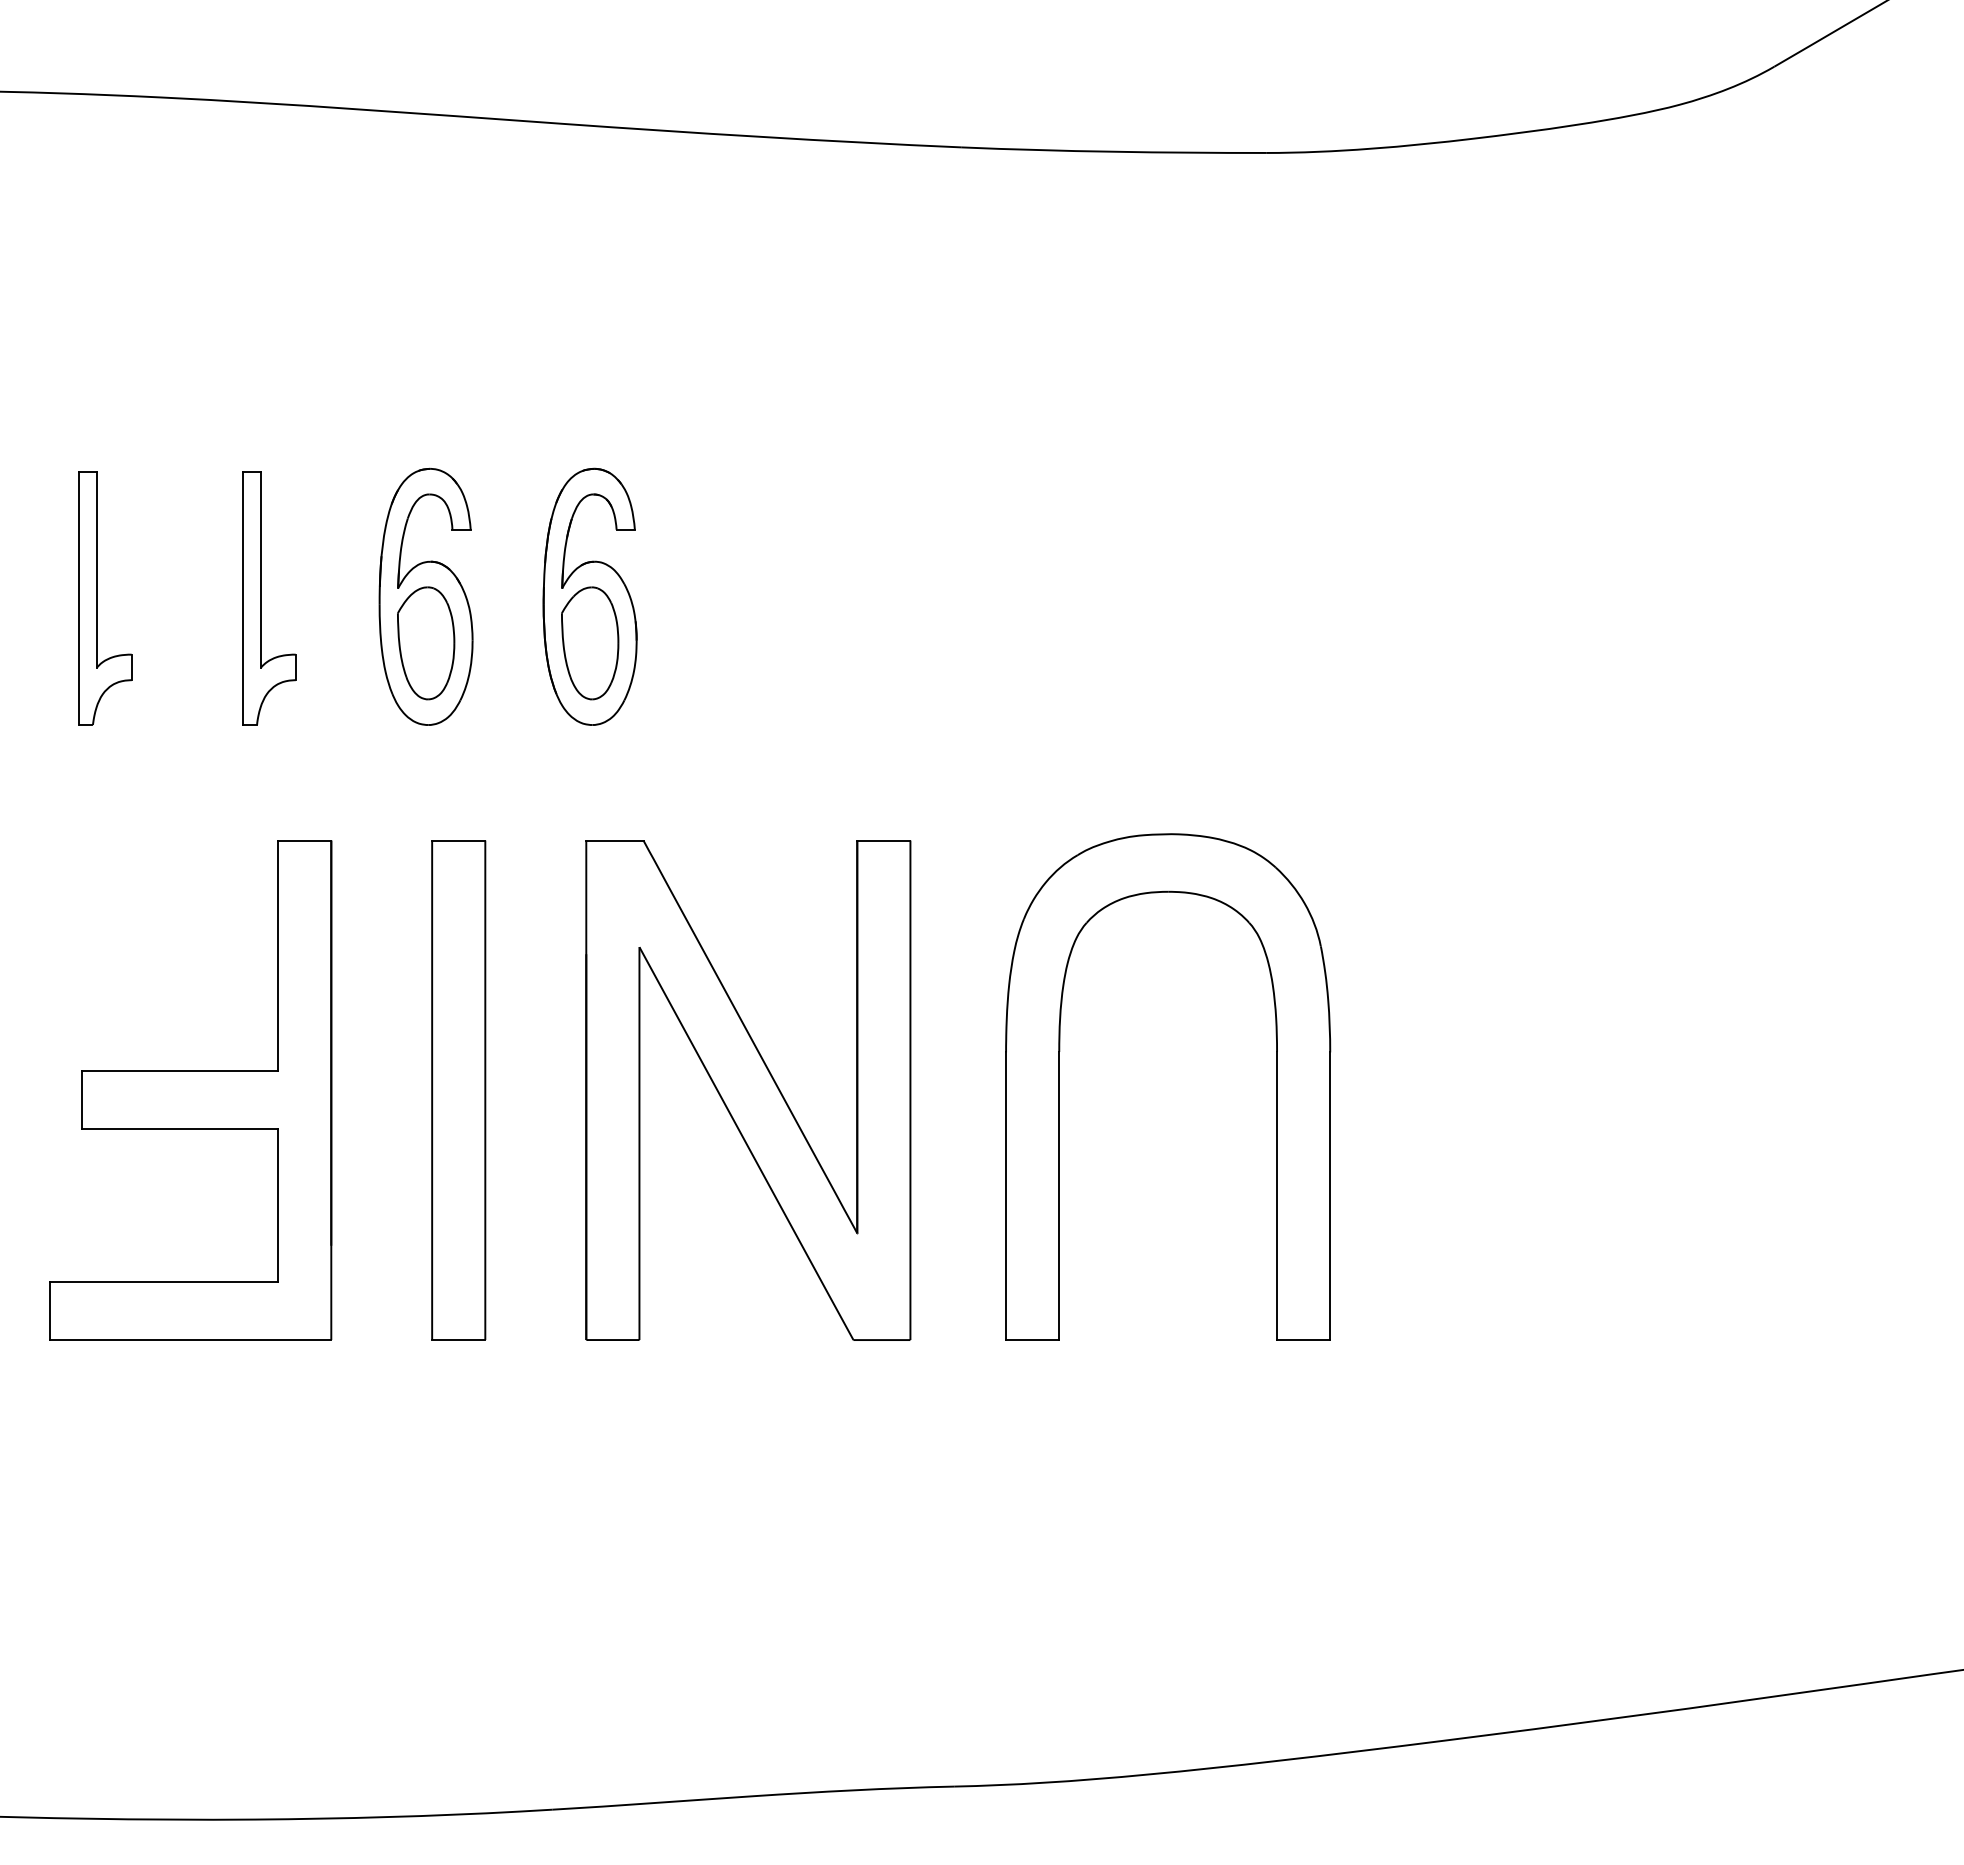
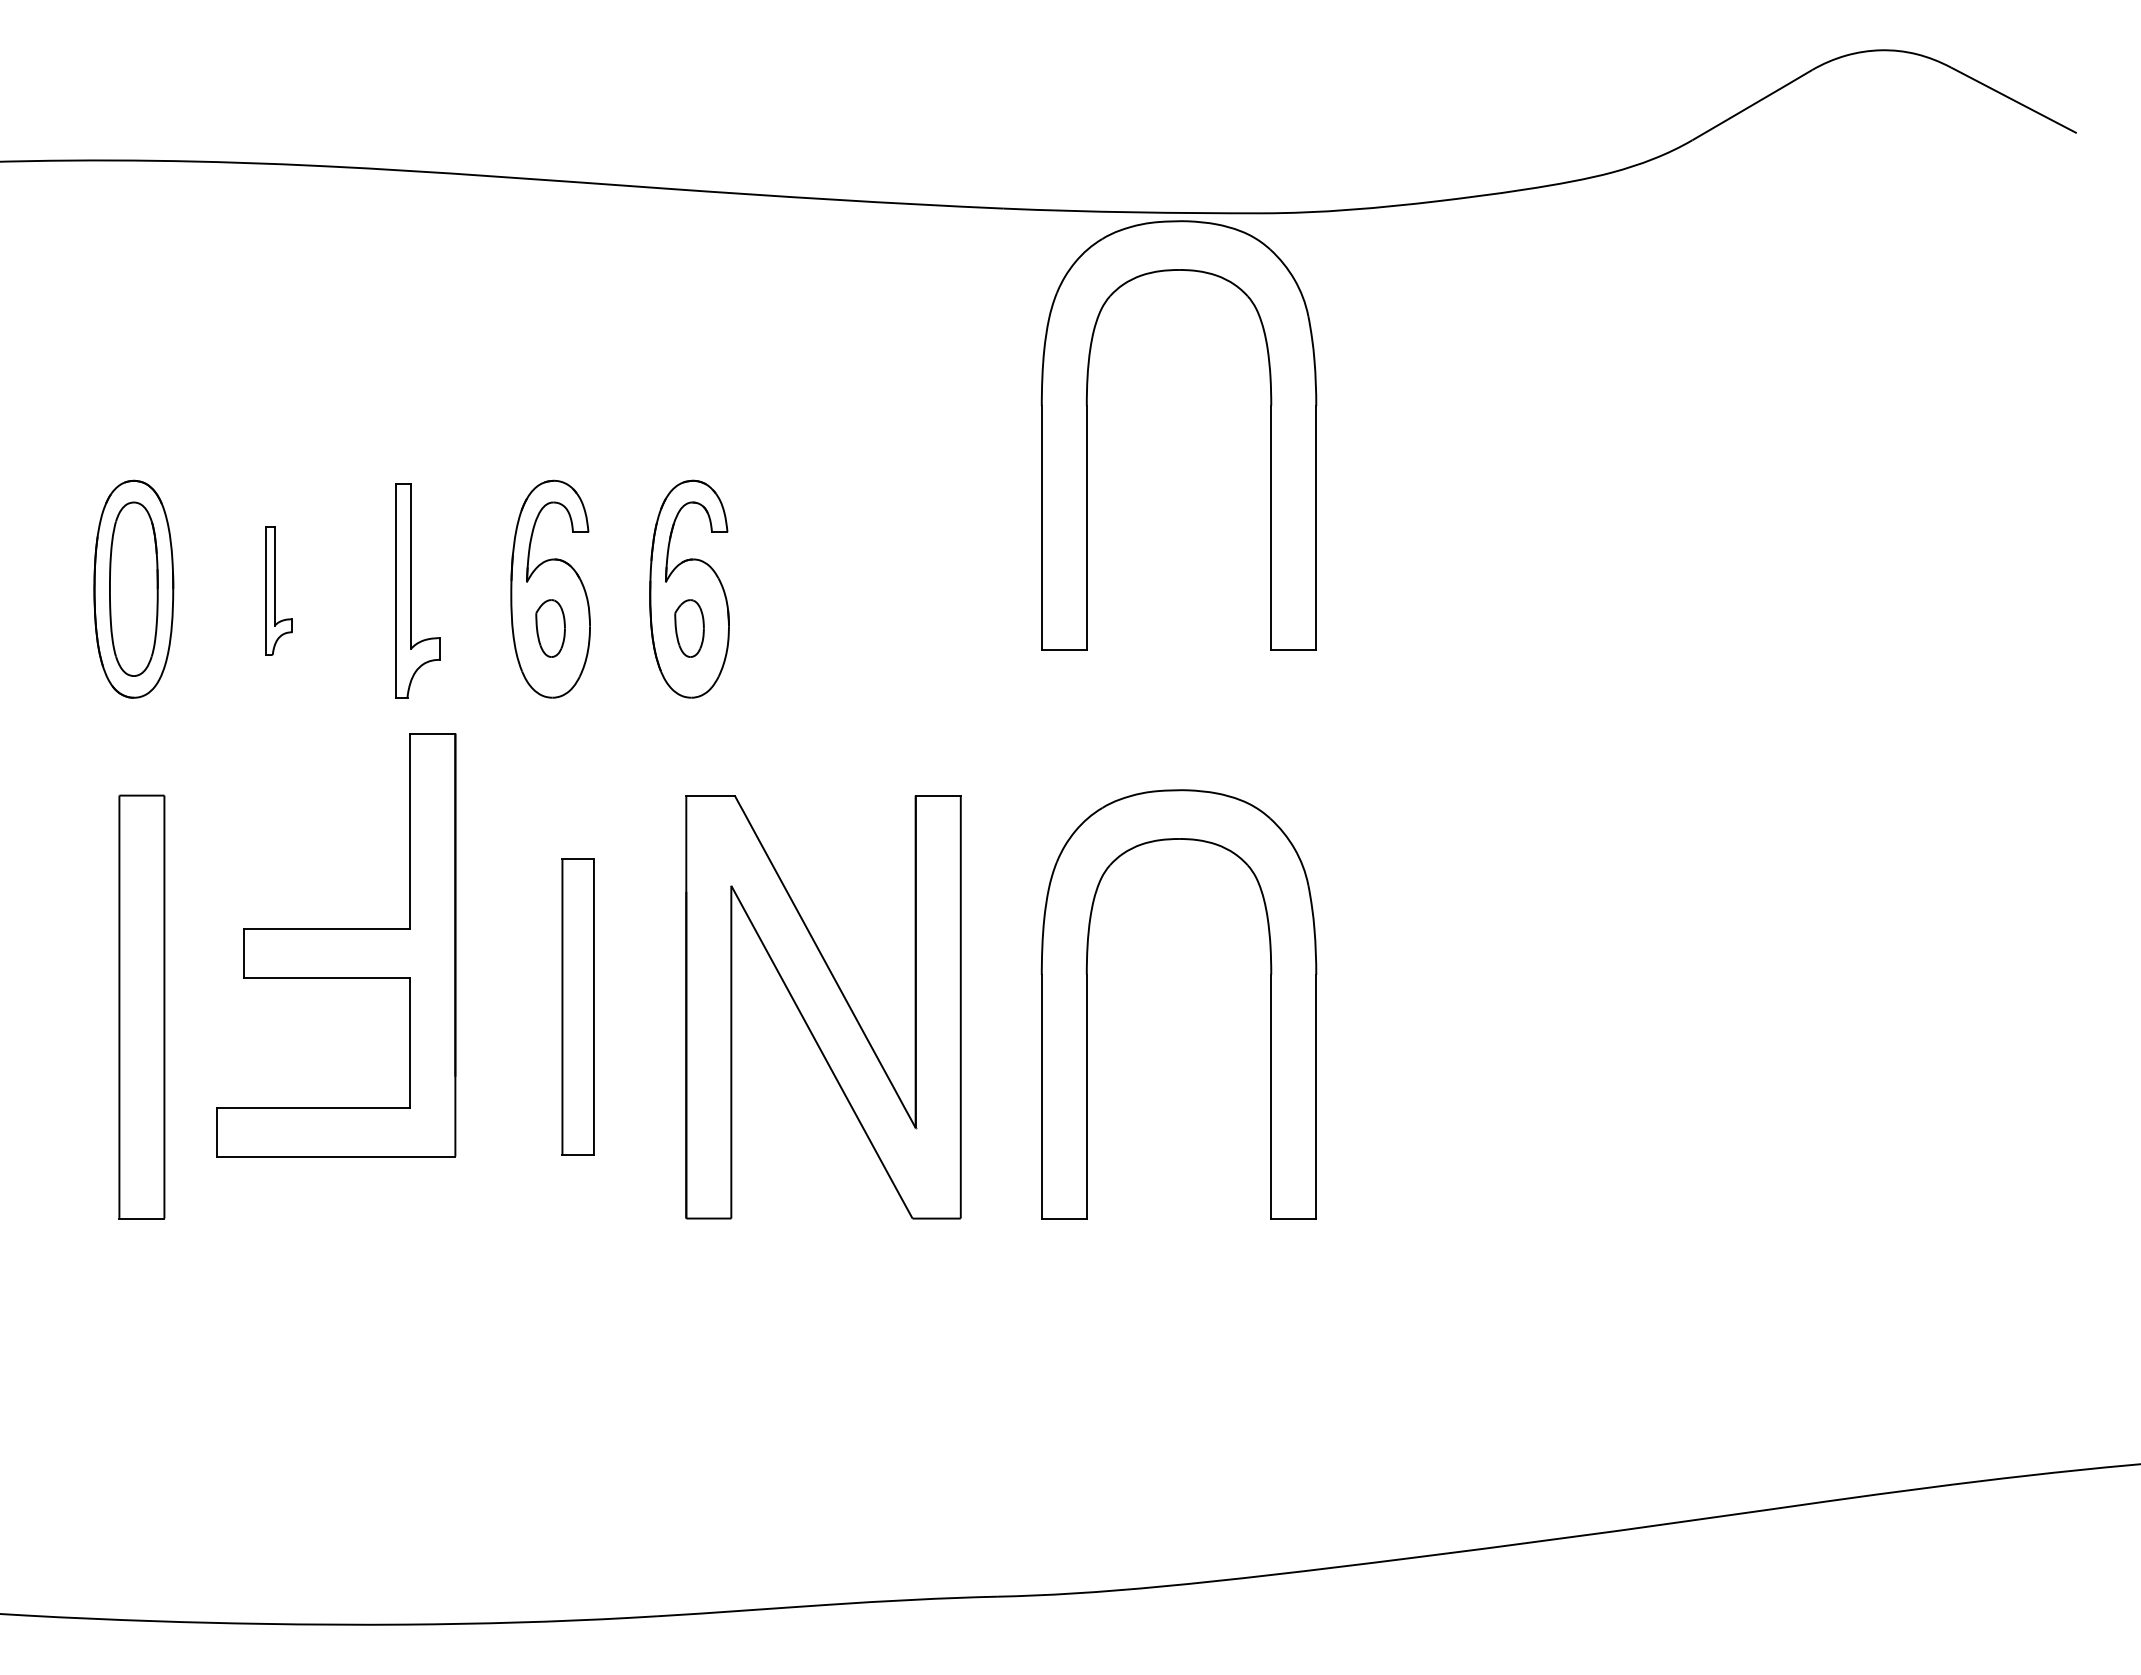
part: (1060, 415) -> (1087, 435), added
part: (104, 598) -> (278, 590), size x0.6
part: (425, 643) -> (550, 628), size x0.6
part: (590, 643) -> (689, 628), size x0.6
part: (190, 1090) -> (336, 945), moved
part: (457, 1090) -> (577, 1007), size x0.7

